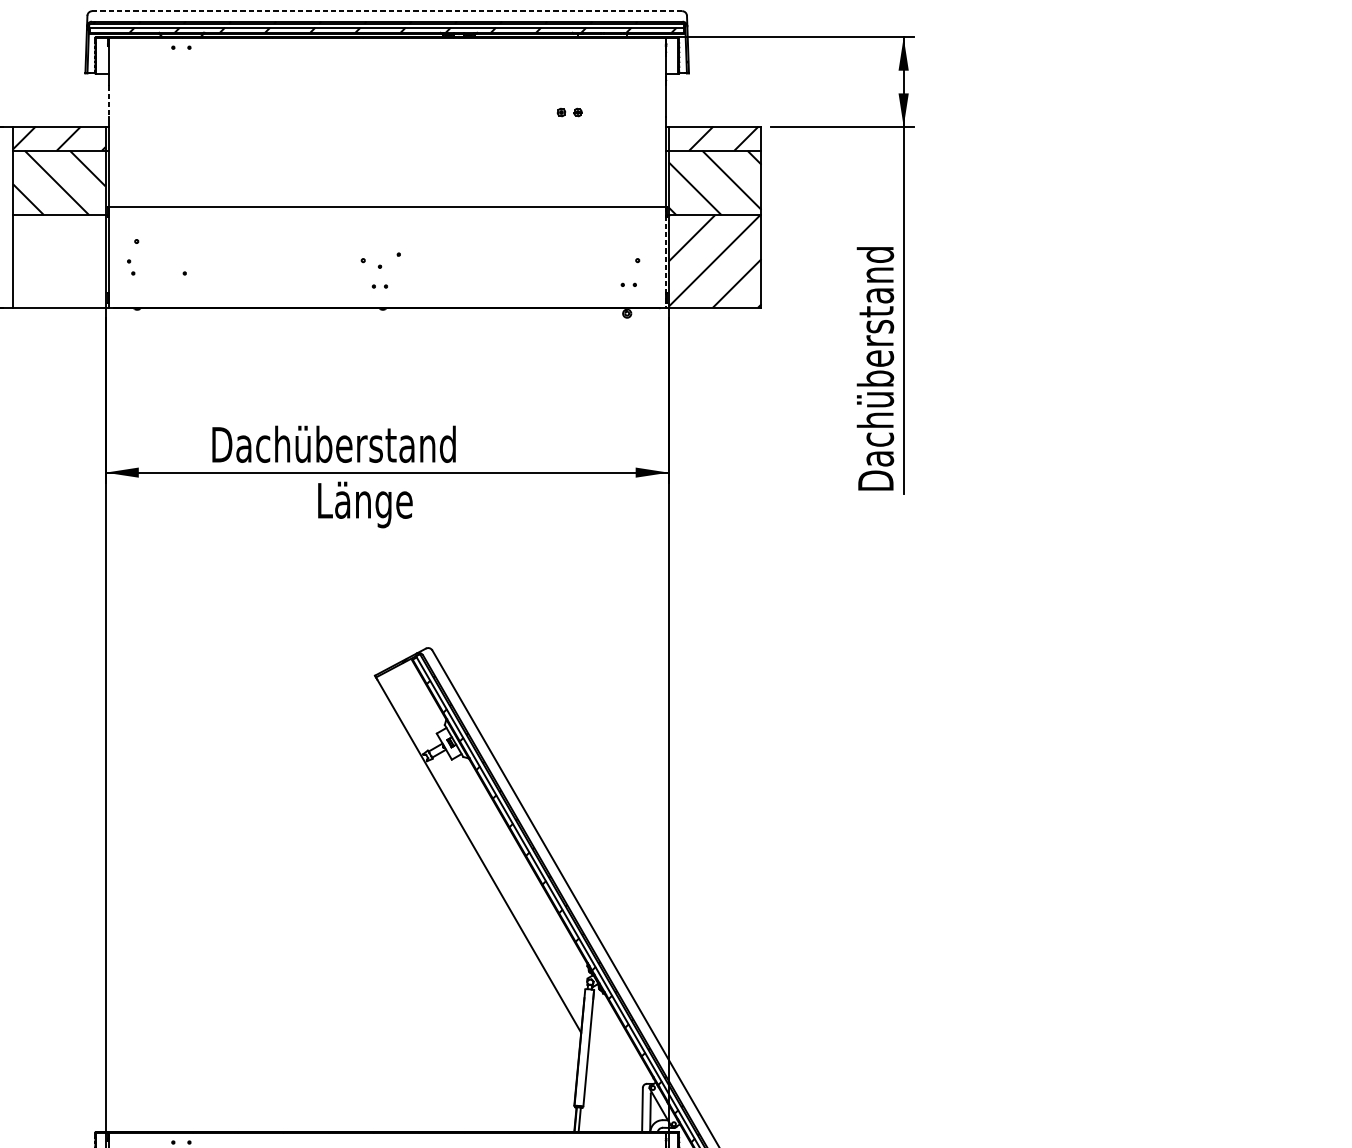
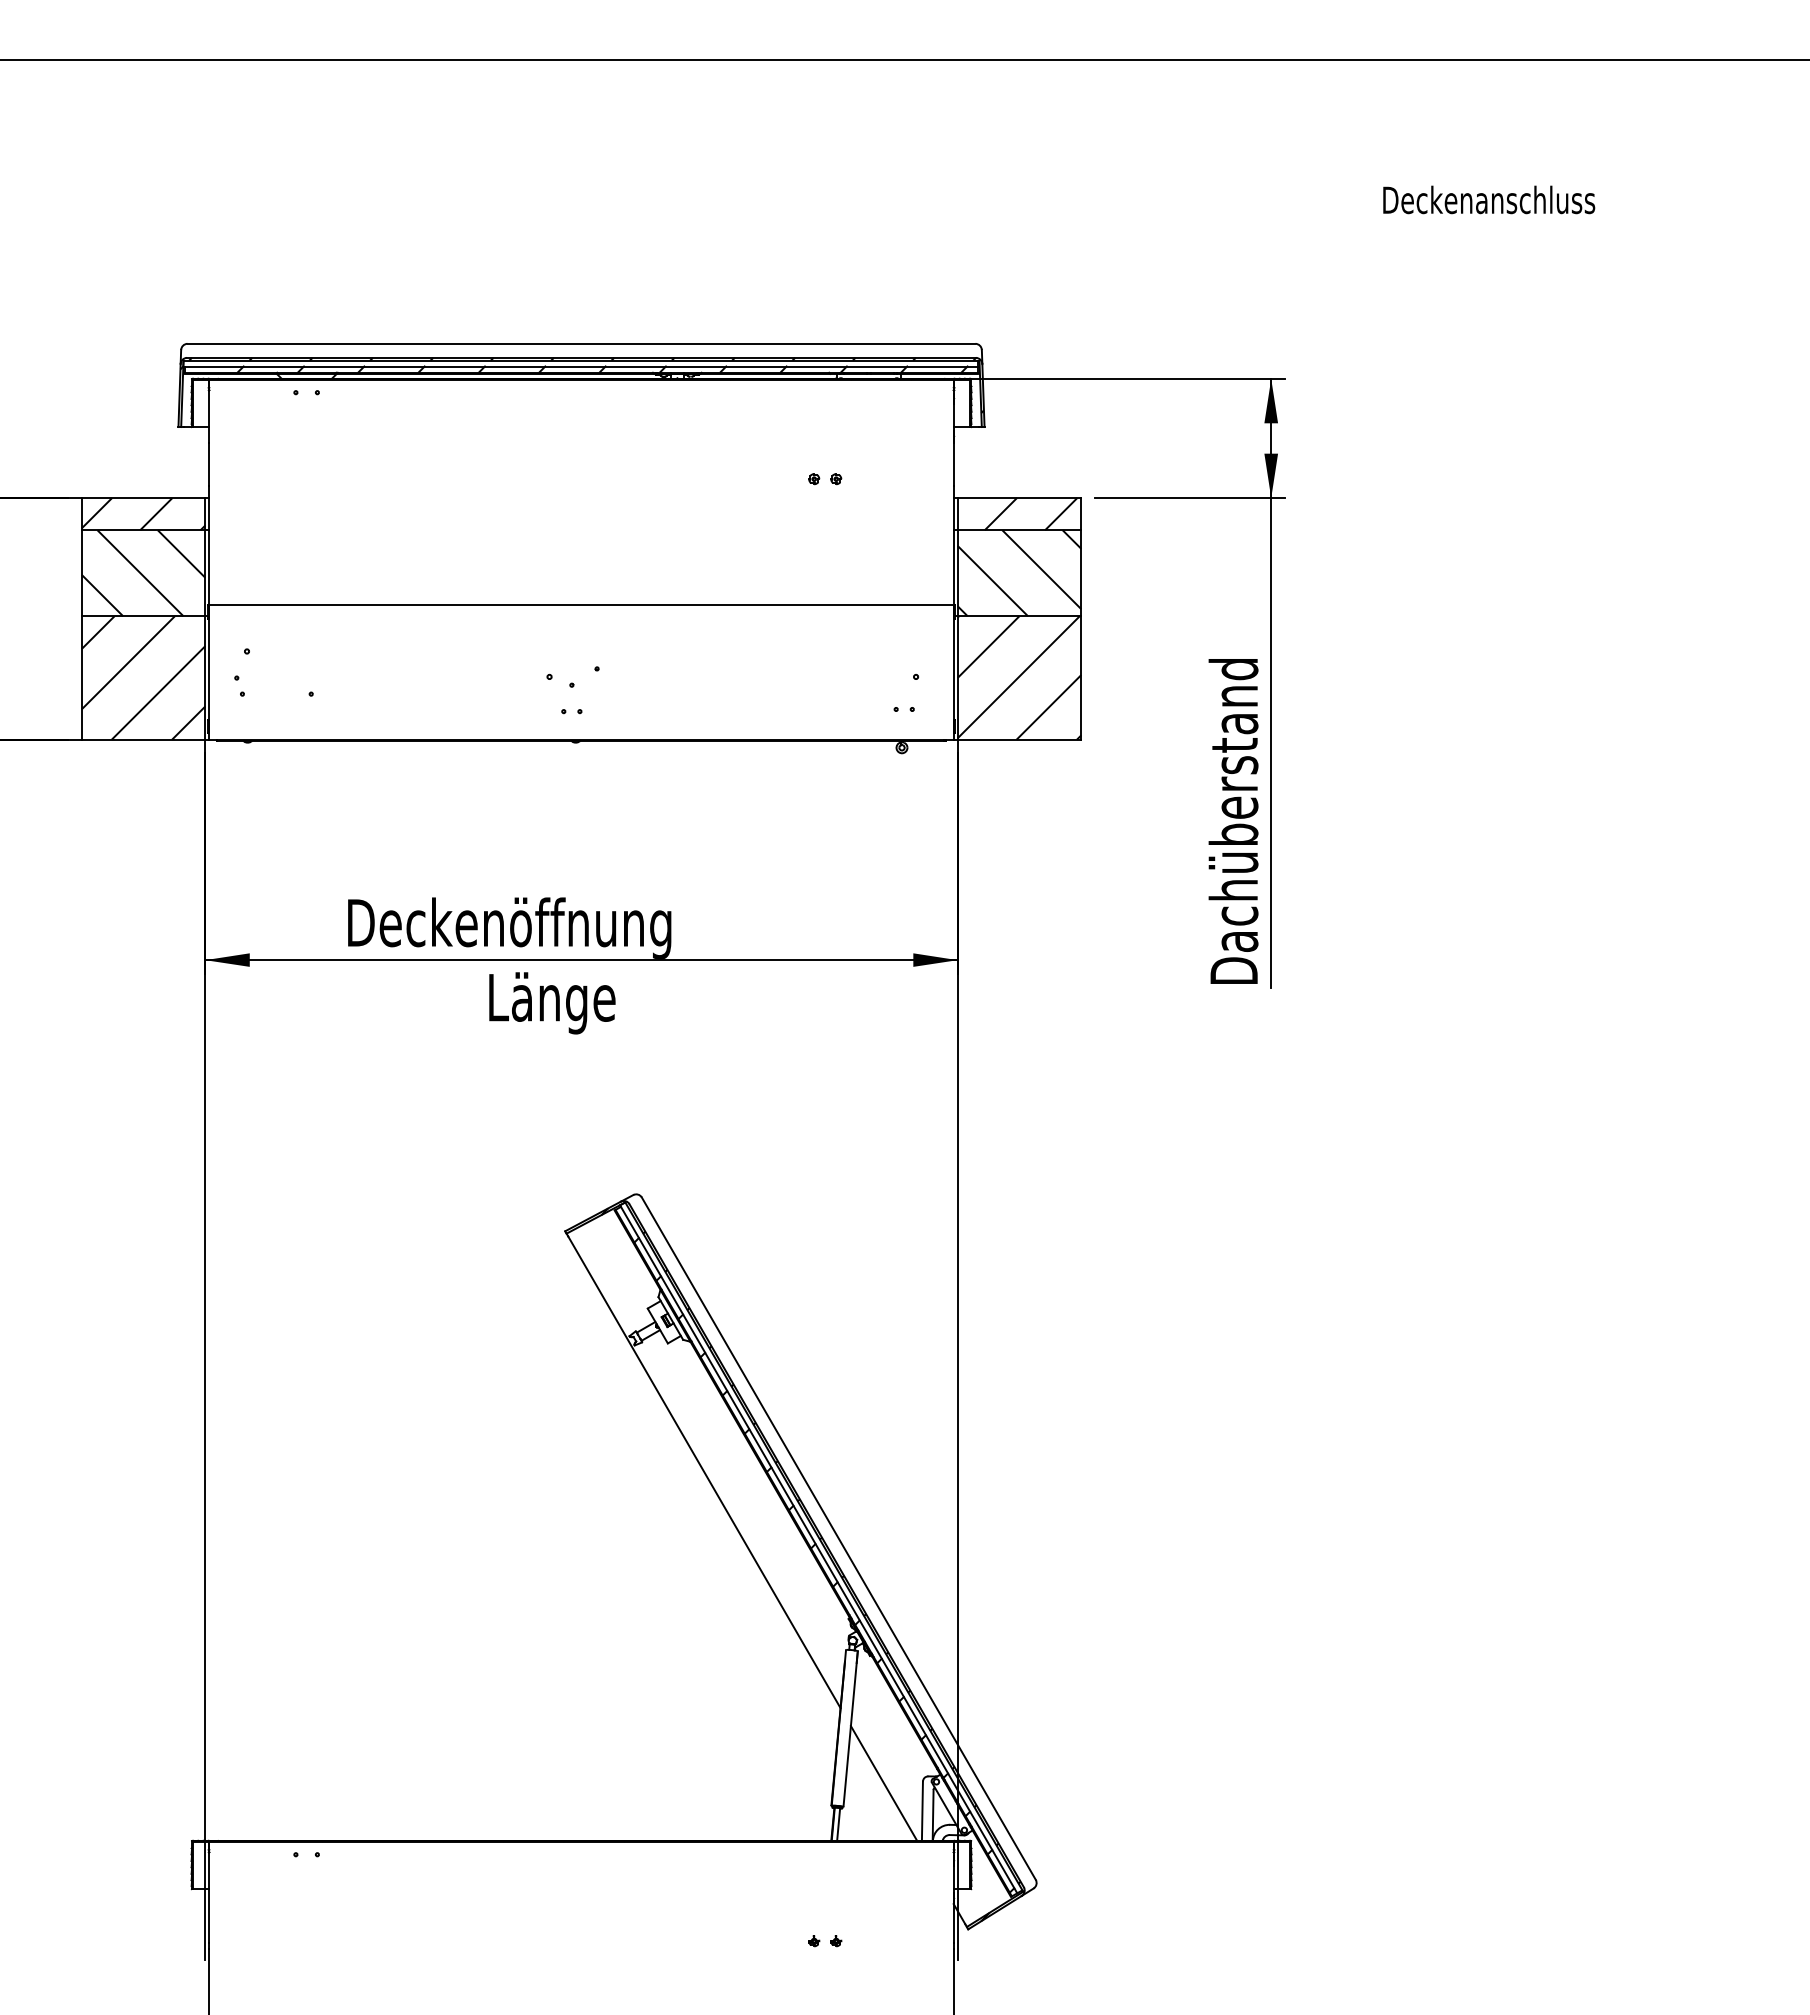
line: (387, 10) -> (581, 343), dashed -> solid
line: (108, 101) -> (209, 464), dashed -> solid
line: (665, 258) -> (953, 673), dashed -> solid
hatch: (59, 261) -> (143, 677), added
text: (346, 448) -> (526, 927), Dachüberstand -> Deckenöffnung
line: (613, 1089) -> (883, 1783), added

